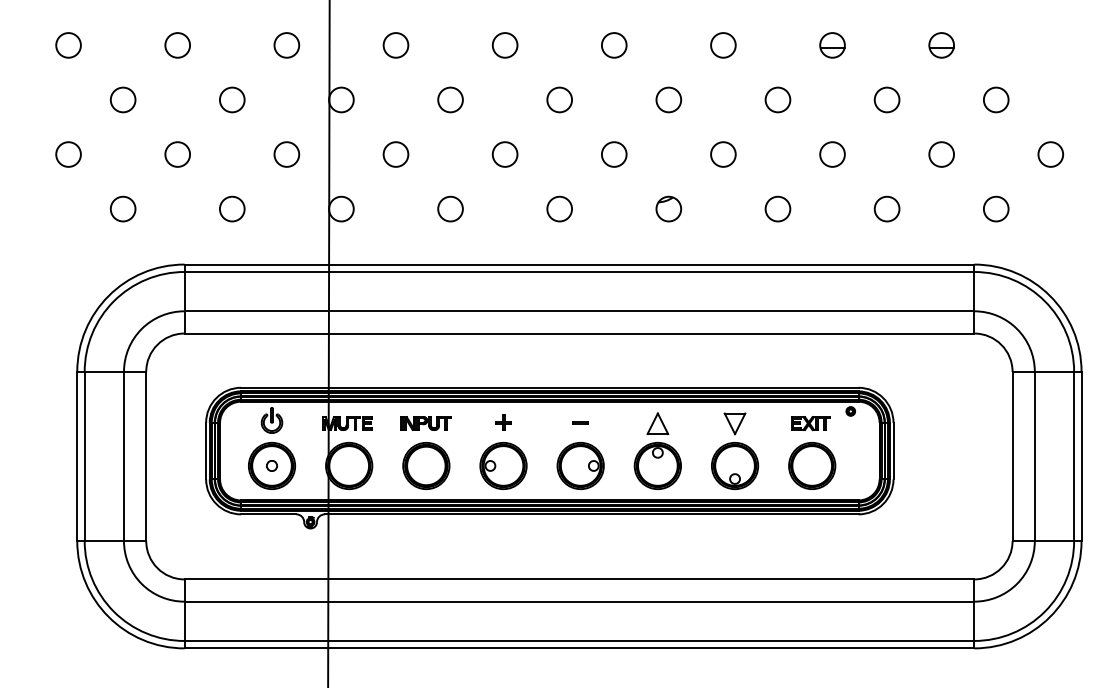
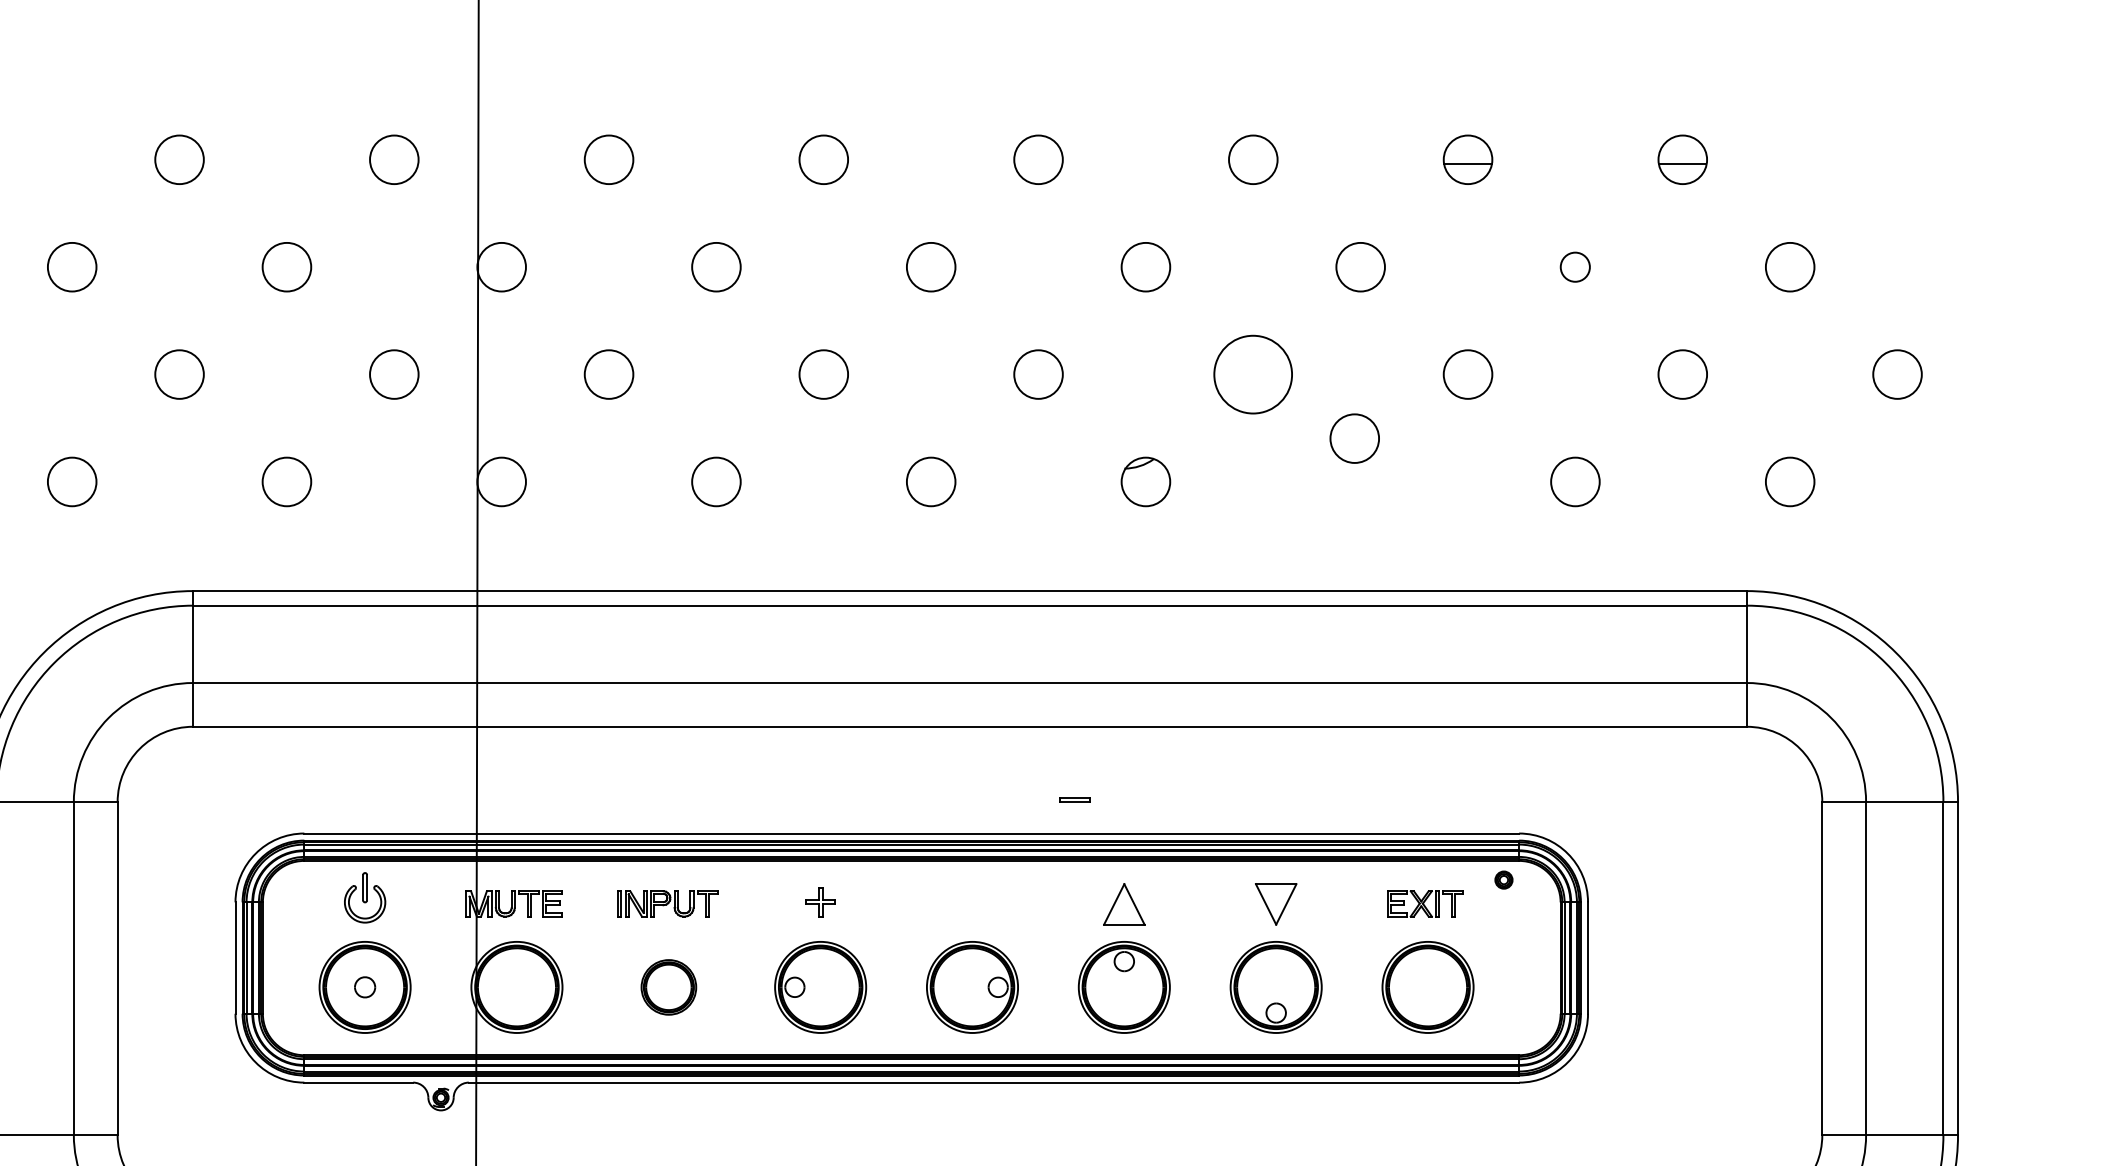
circle: (886, 99) -> (1574, 266), size x0.6
circle: (723, 154) -> (1253, 374), size x1.6
circle: (777, 208) -> (1353, 437), moved
line: (580, 422) -> (1074, 799), moved
part: (426, 465) -> (669, 986), size x0.6

